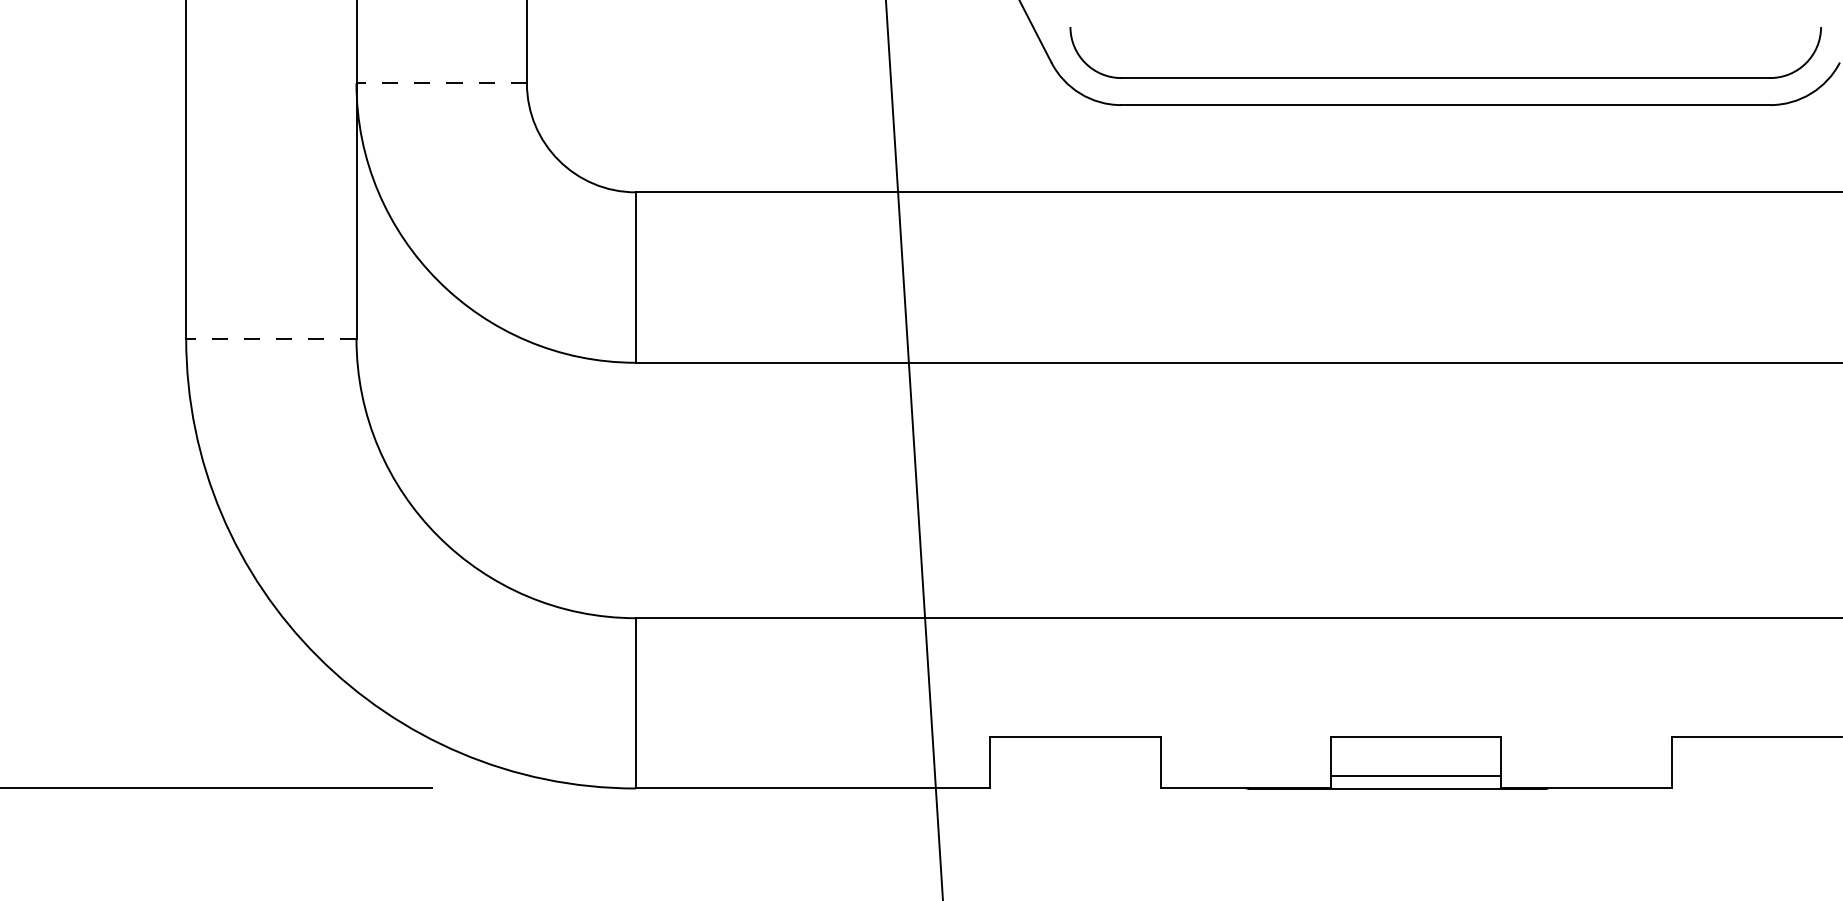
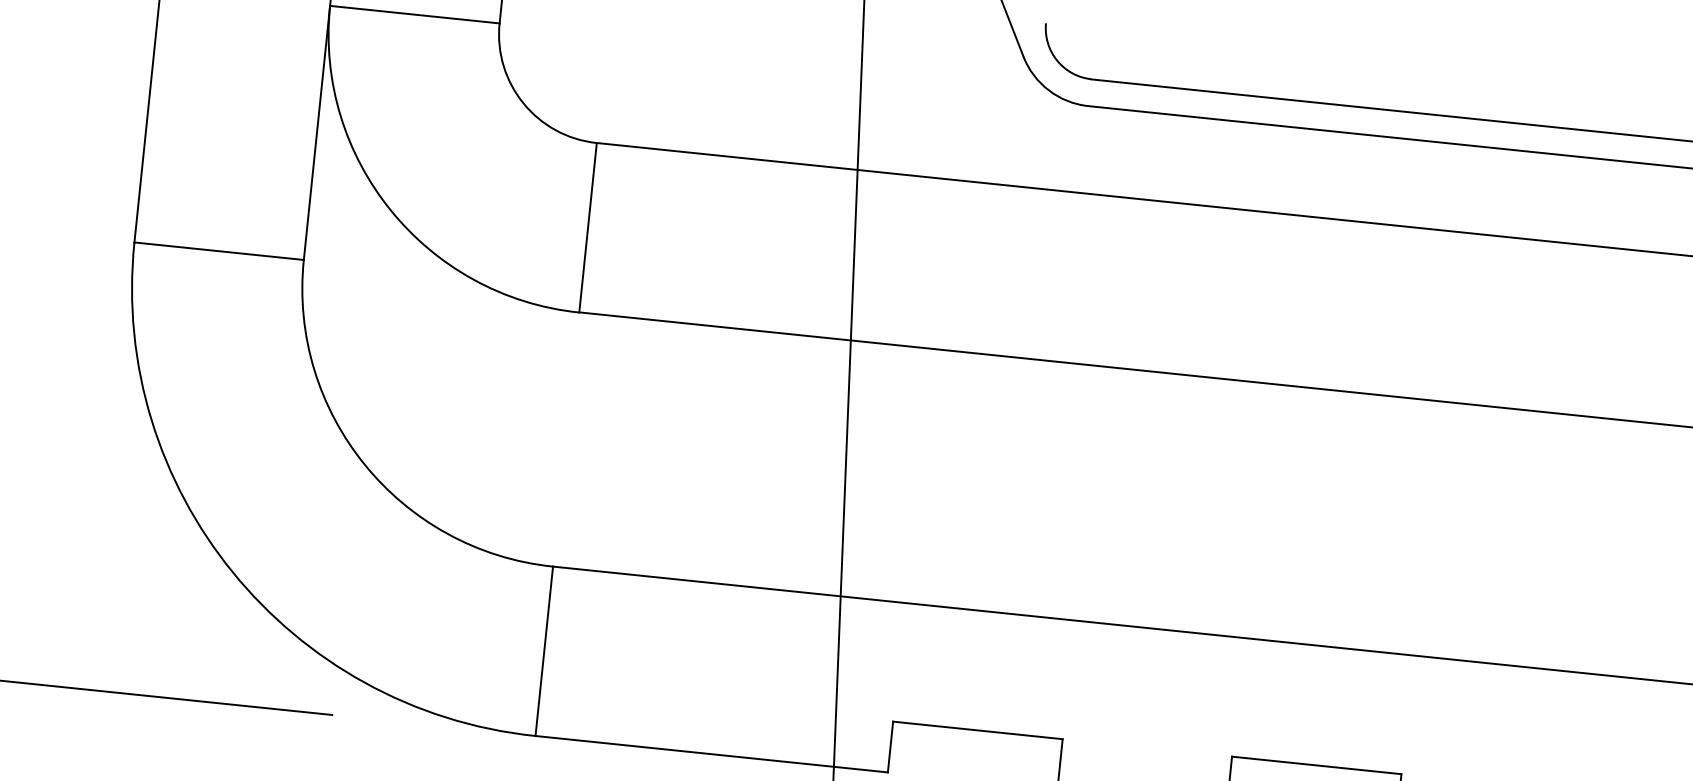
line: (441, 83) -> (414, 14), dashed -> solid
line: (270, 338) -> (218, 250), dashed -> solid

